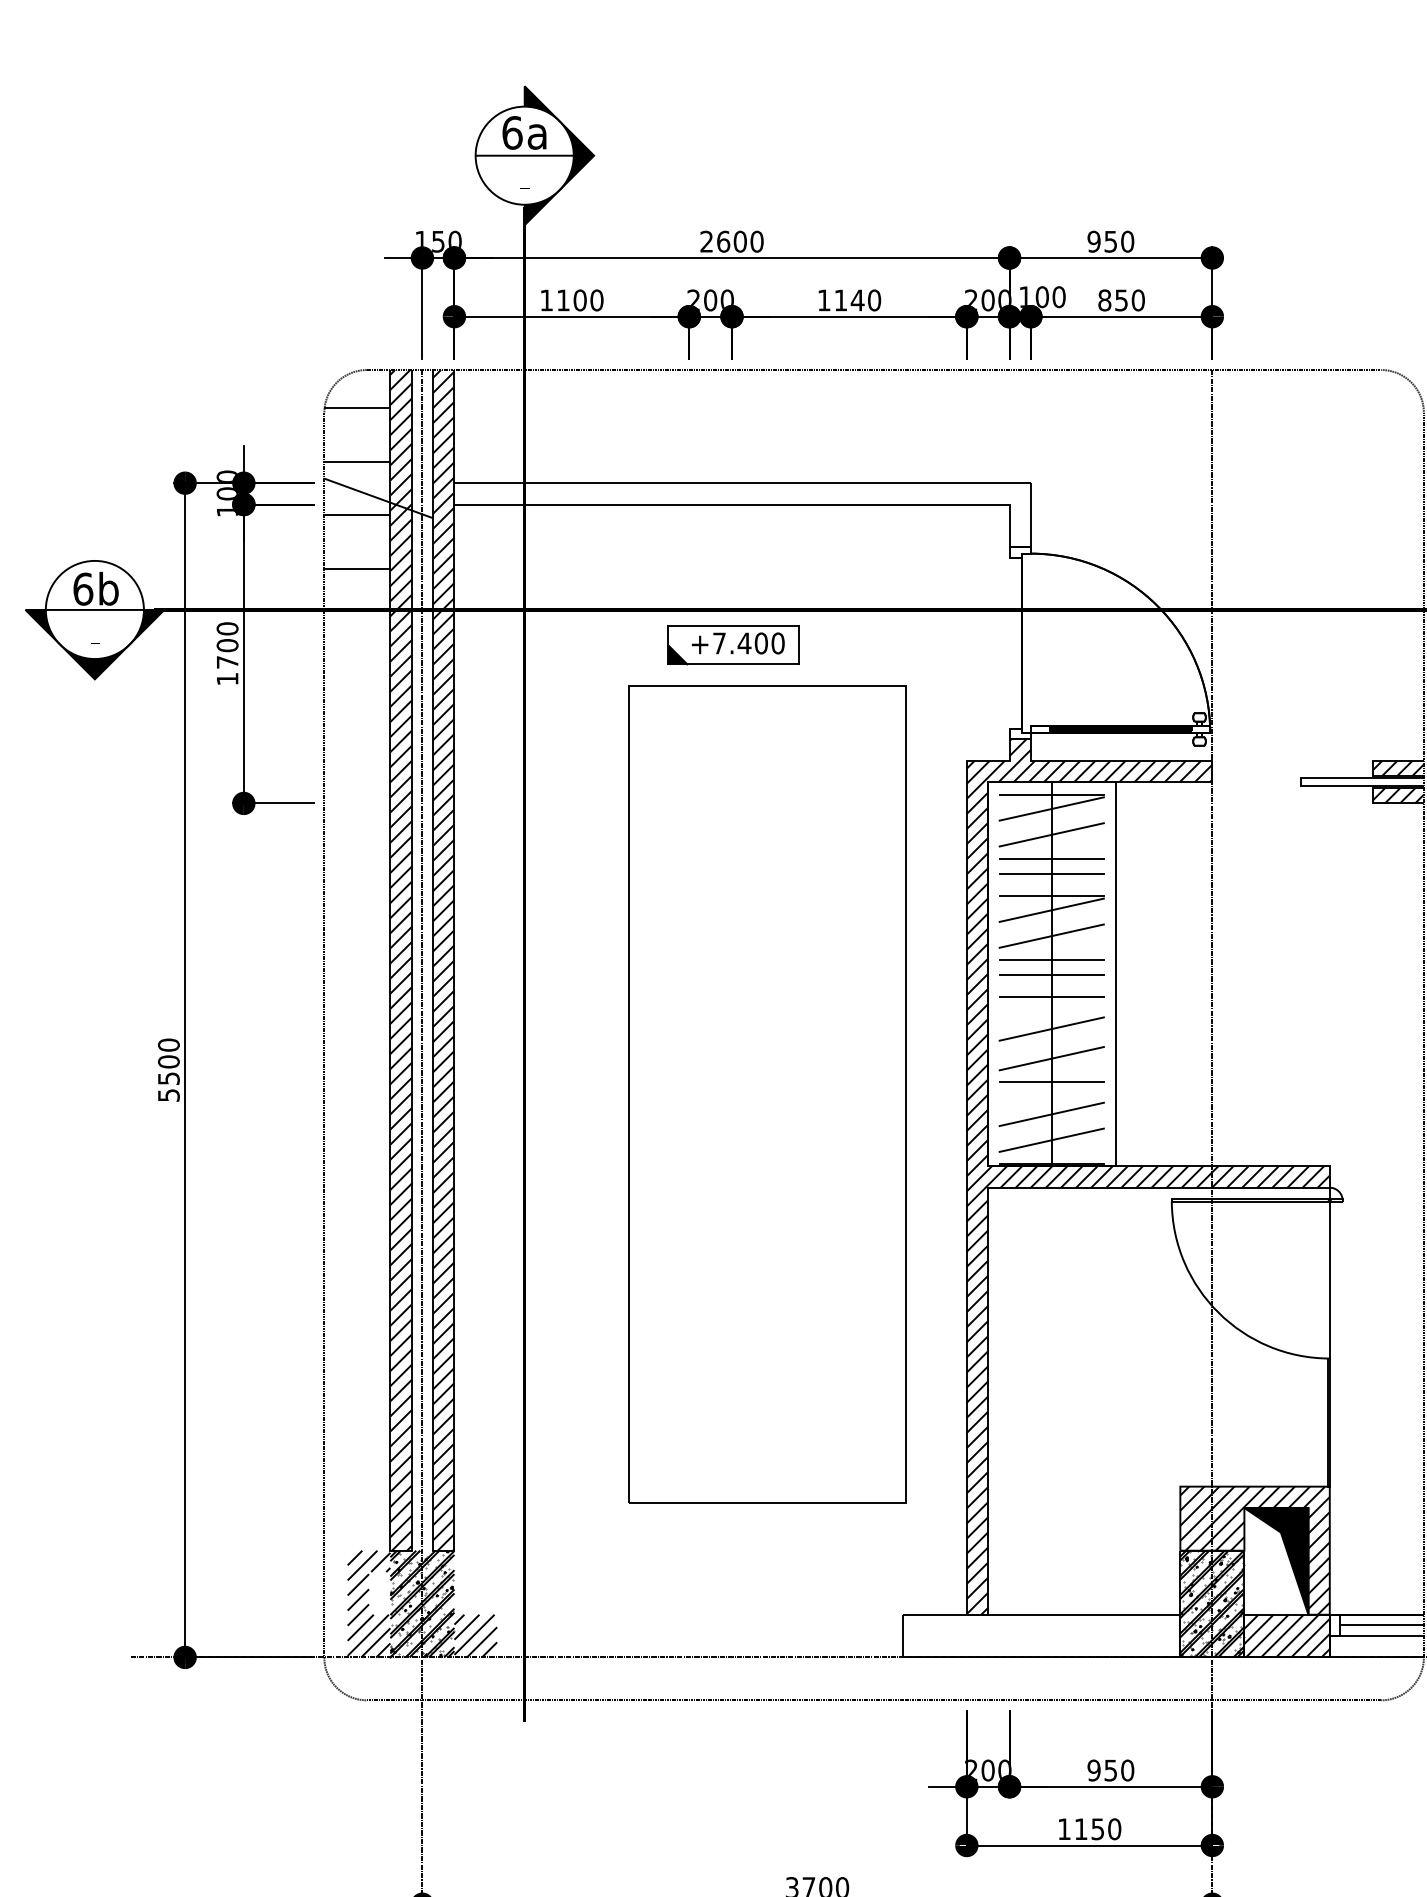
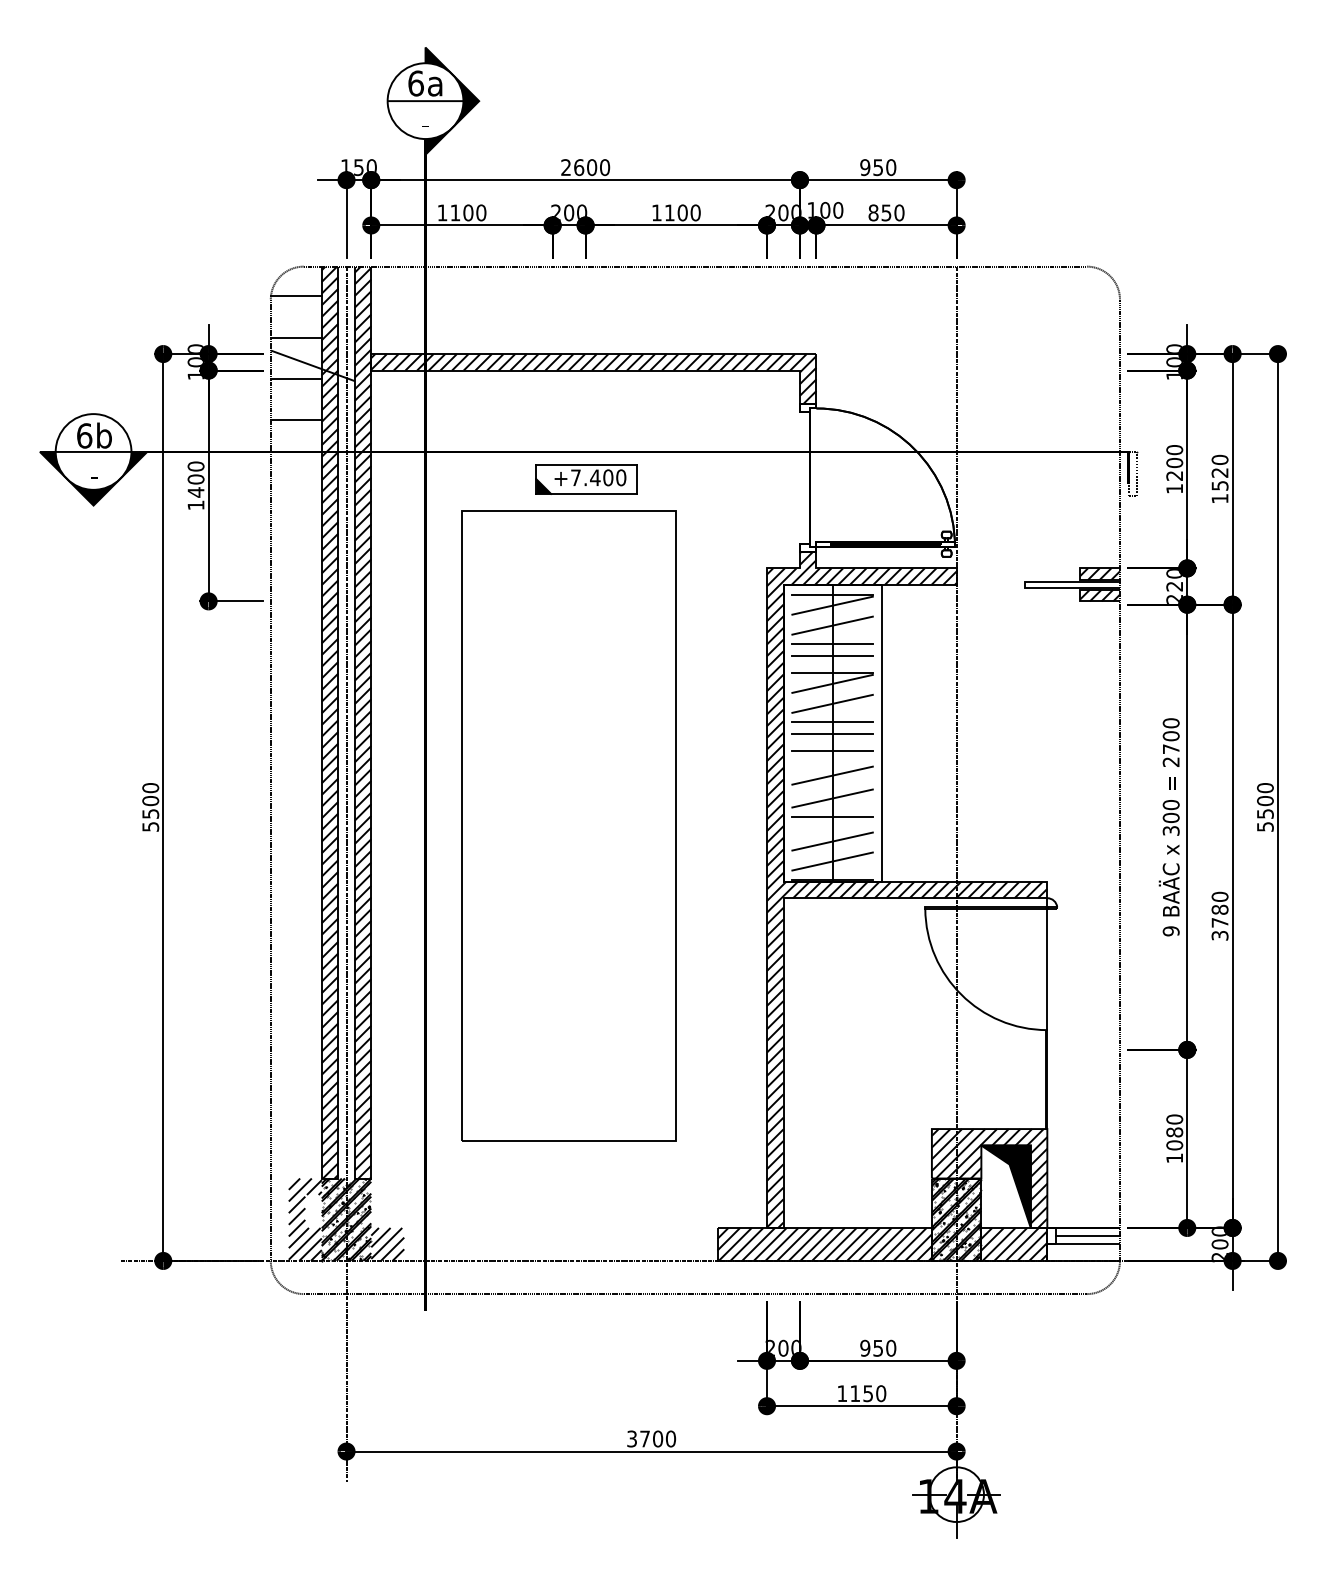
text: (857, 299) -> (682, 212), 1140 -> 1100
hatch: (742, 514) -> (593, 378), added
text: (226, 662) -> (195, 492), 1700 -> 1400
part: (766, 1093) -> (568, 825), moved
hatch: (1041, 1634) -> (824, 1243), added

